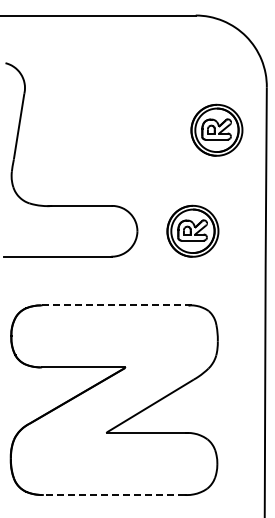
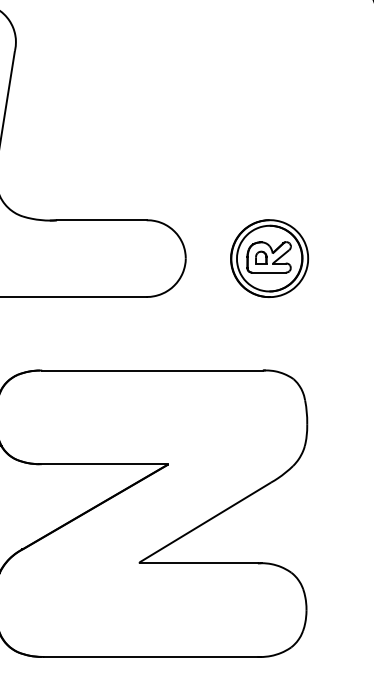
part: (216, 129) -> (305, 104), removed
line: (116, 305) -> (154, 370), dashed -> solid
line: (114, 495) -> (151, 657), dashed -> solid

